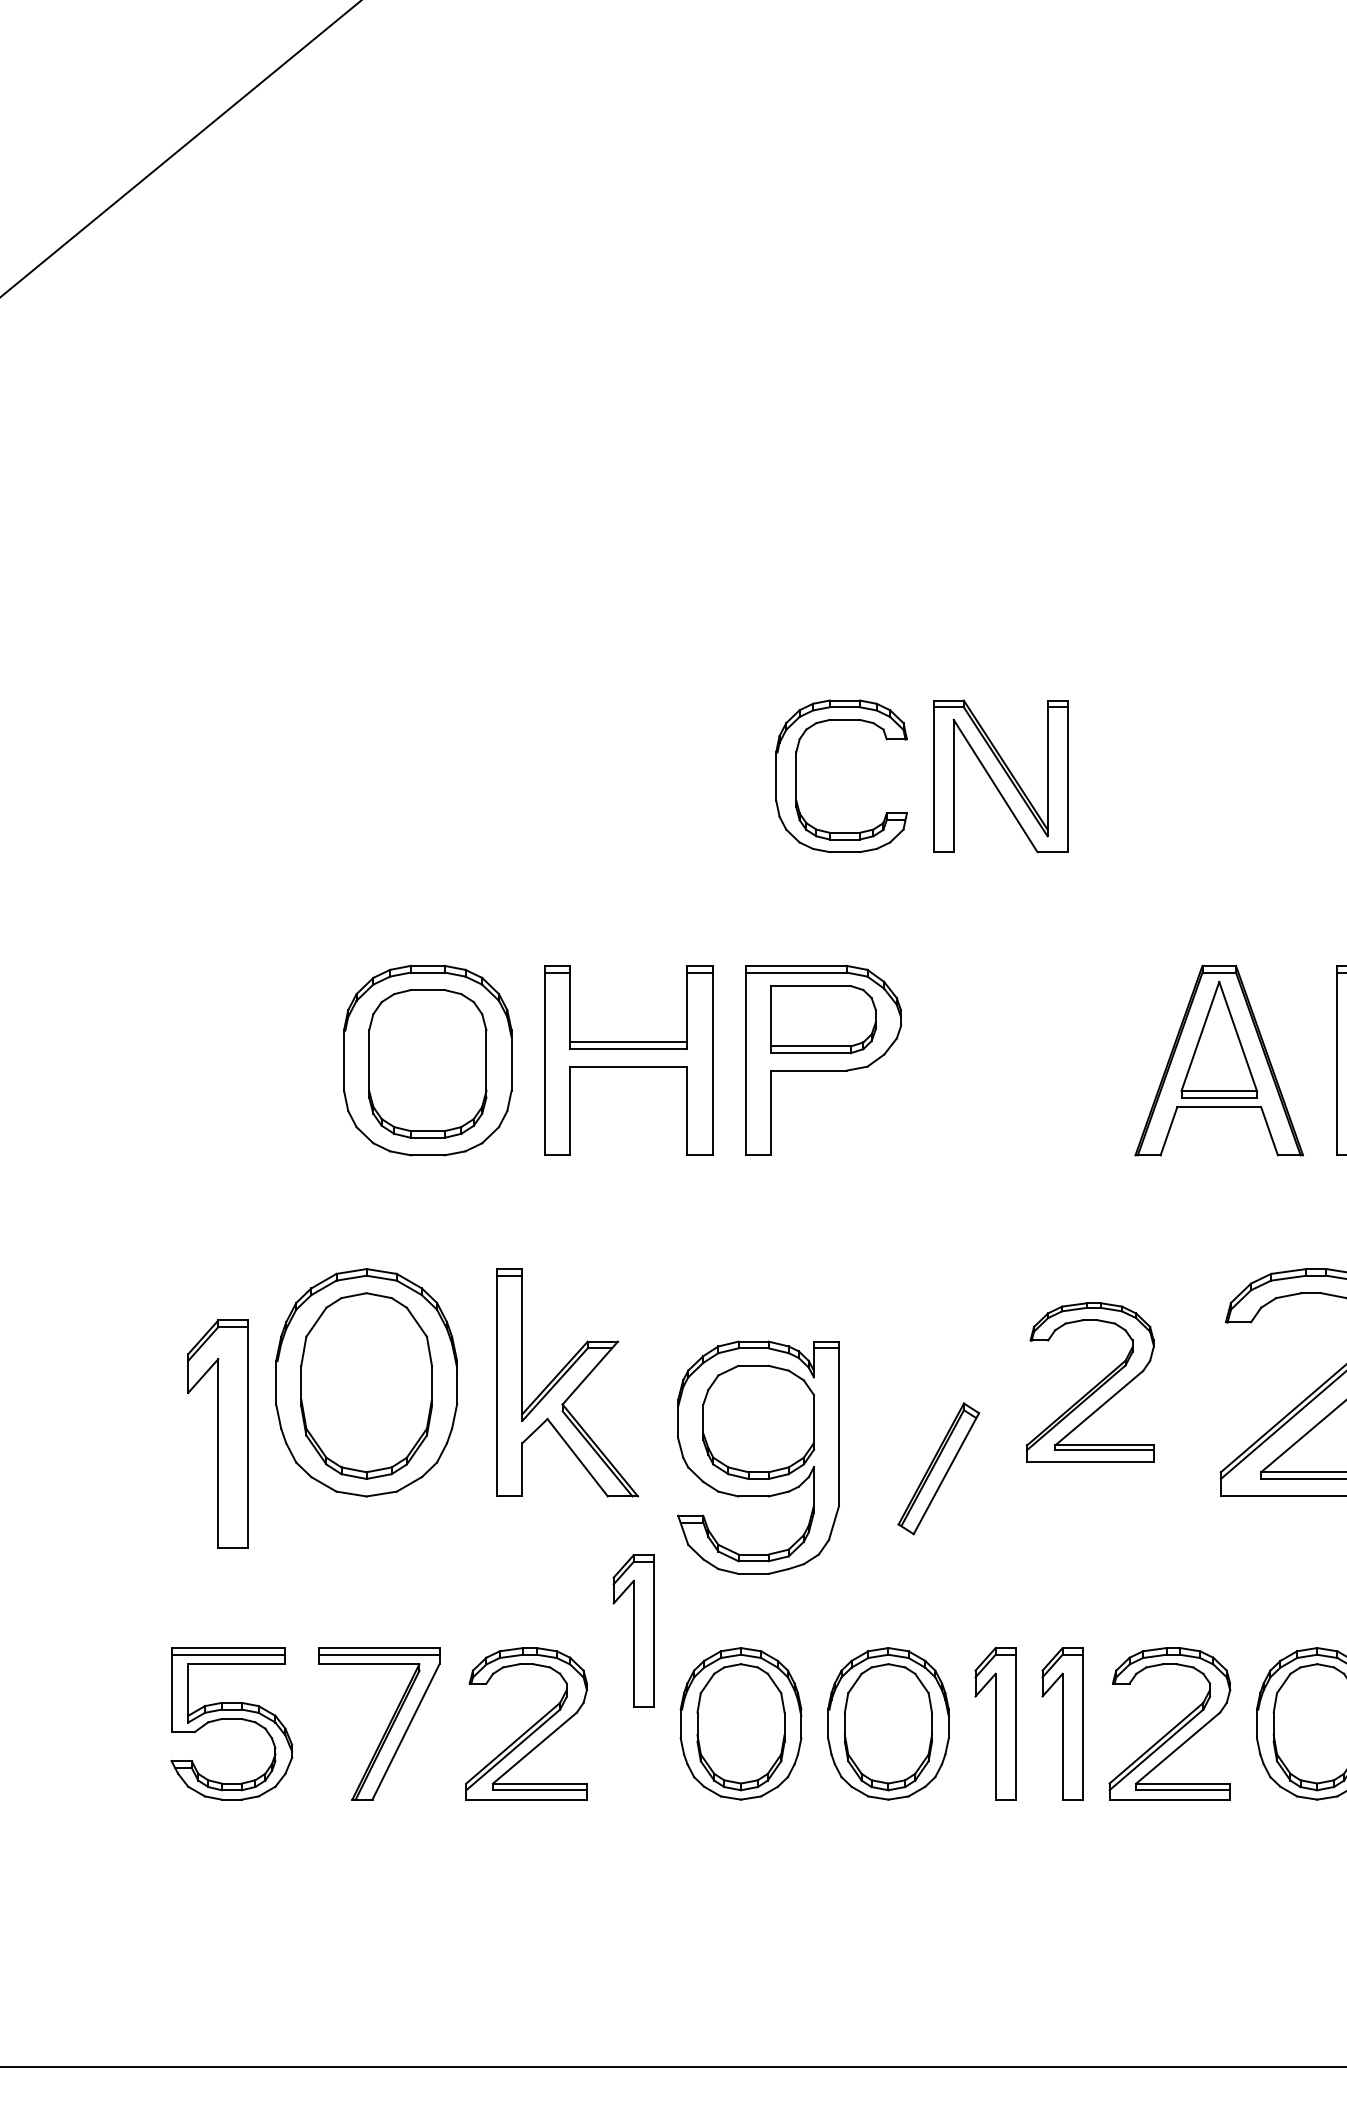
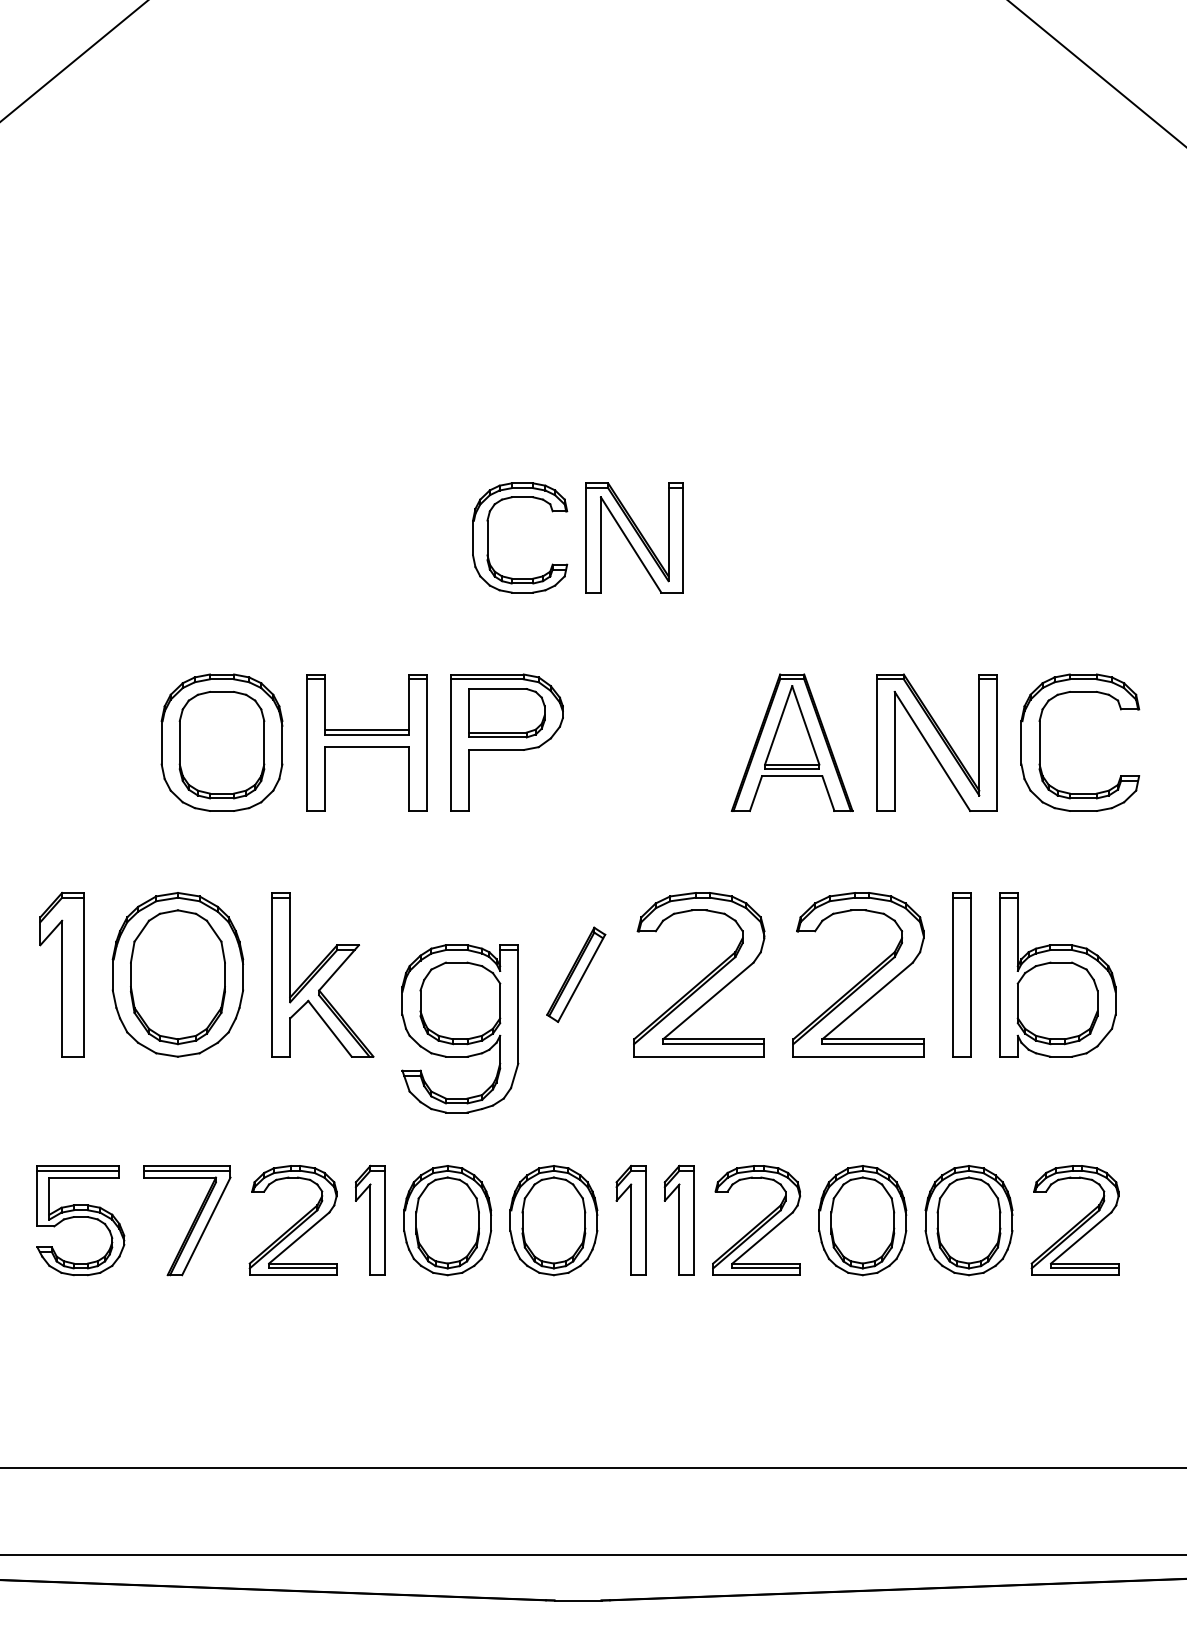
part: (1090, 1382) -> (699, 974), size x1.43
part: (217, 1433) -> (61, 974), moved
part: (939, 1468) -> (576, 974), moved
part: (632, 1629) -> (369, 1219), moved

